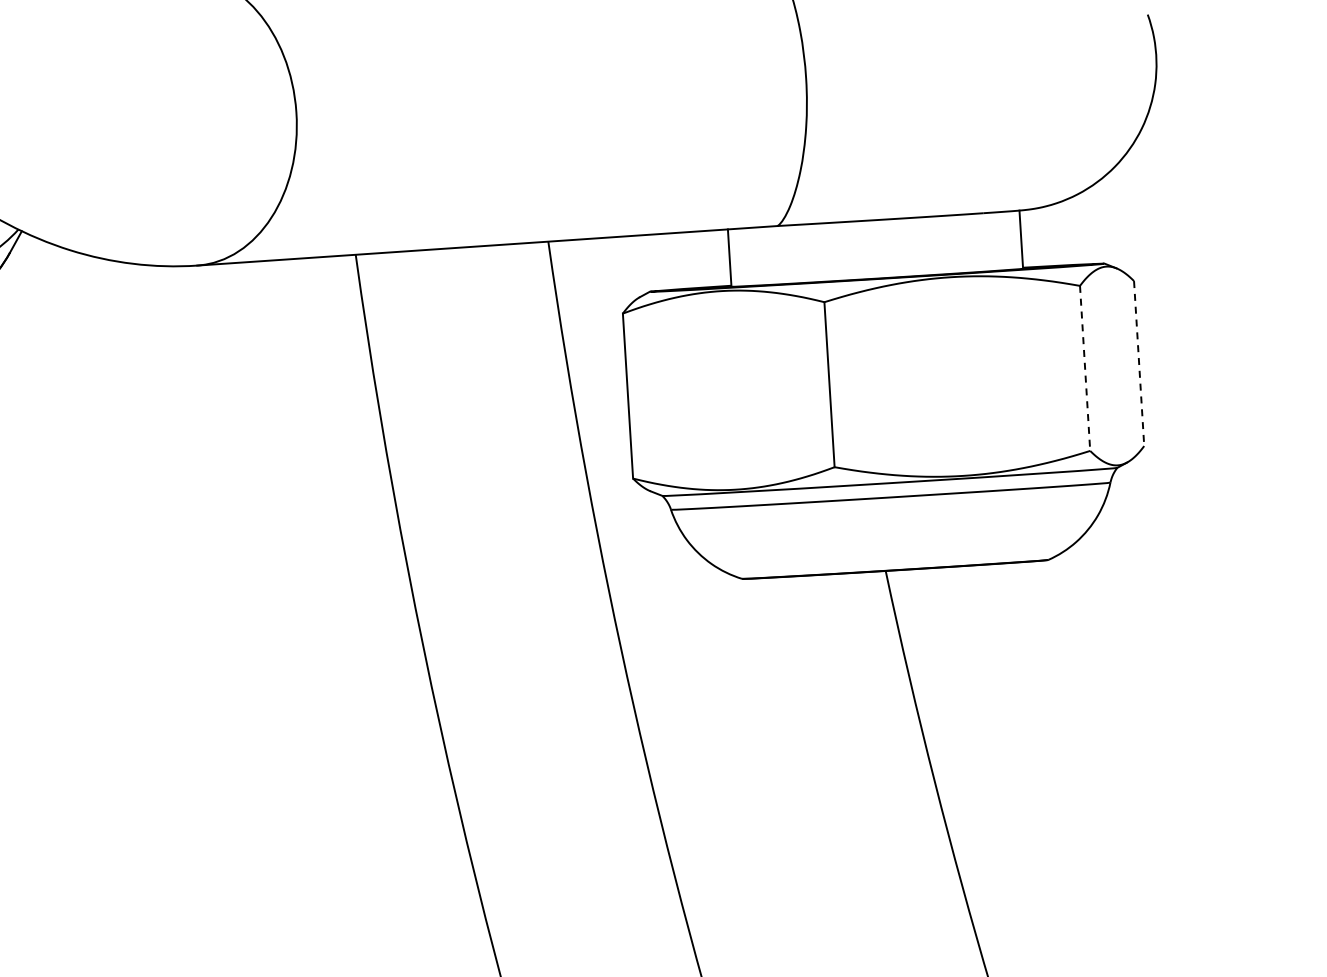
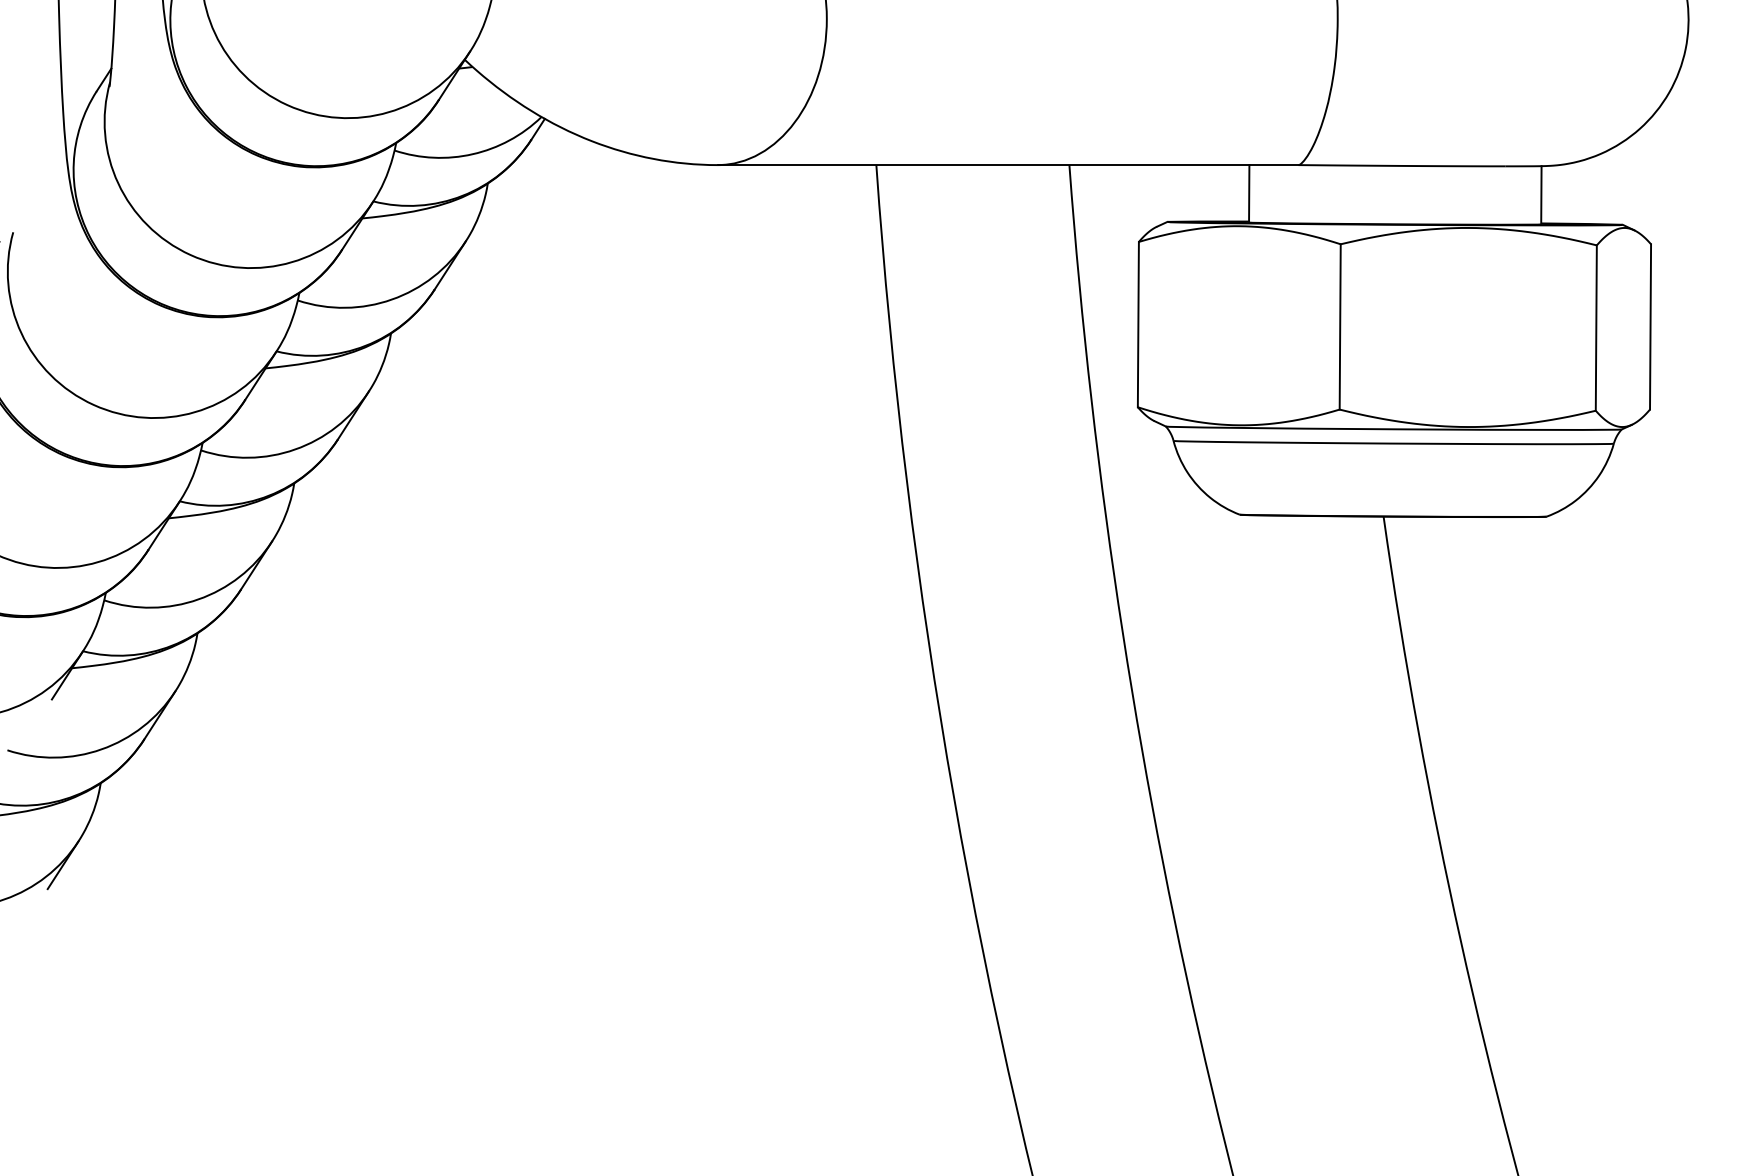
line: (1139, 363) -> (1650, 326), dashed -> solid
line: (1085, 368) -> (1596, 328), dashed -> solid

